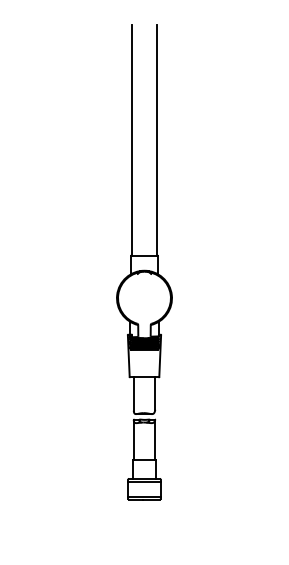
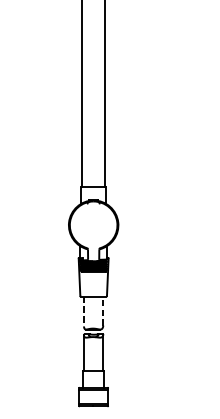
line: (155, 393) -> (103, 310), solid -> dashed
line: (133, 394) -> (83, 311), solid -> dashed

